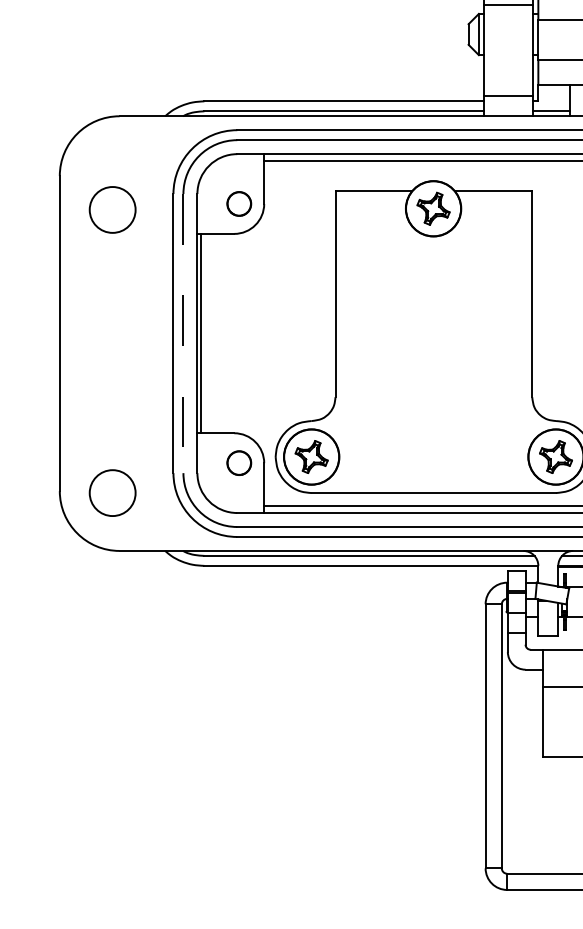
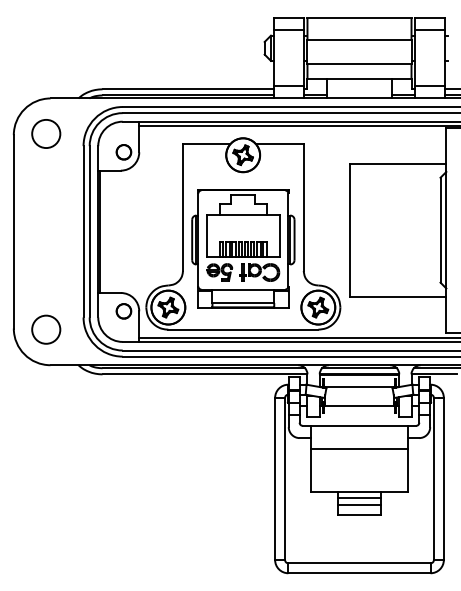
circle: (113, 209) -> (46, 133), moved
line: (183, 333) -> (89, 231), dashed -> solid
part: (434, 360) -> (243, 248), added

